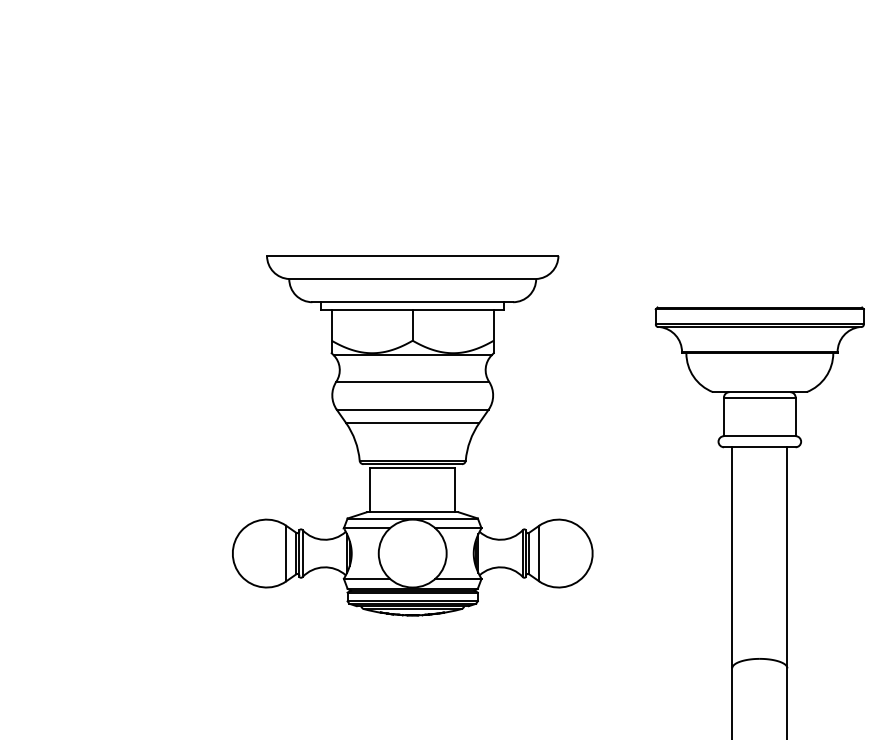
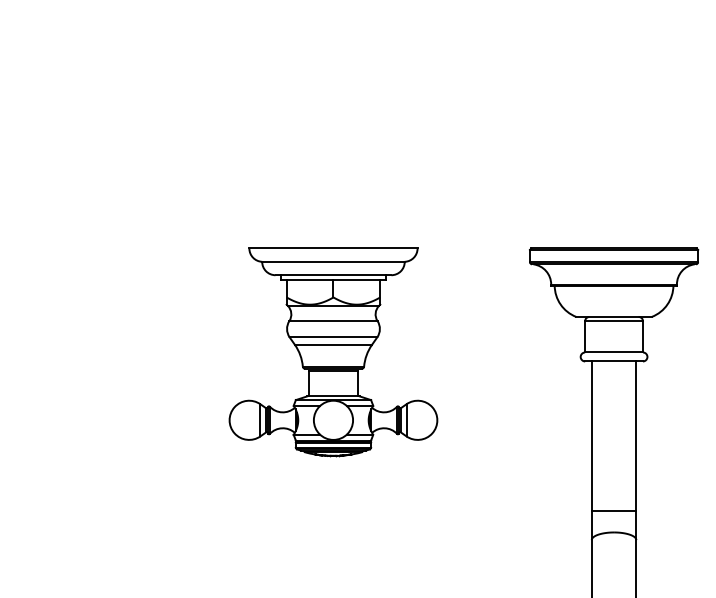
part: (412, 436) -> (333, 352), size x0.71
line: (759, 632) -> (613, 511), added

